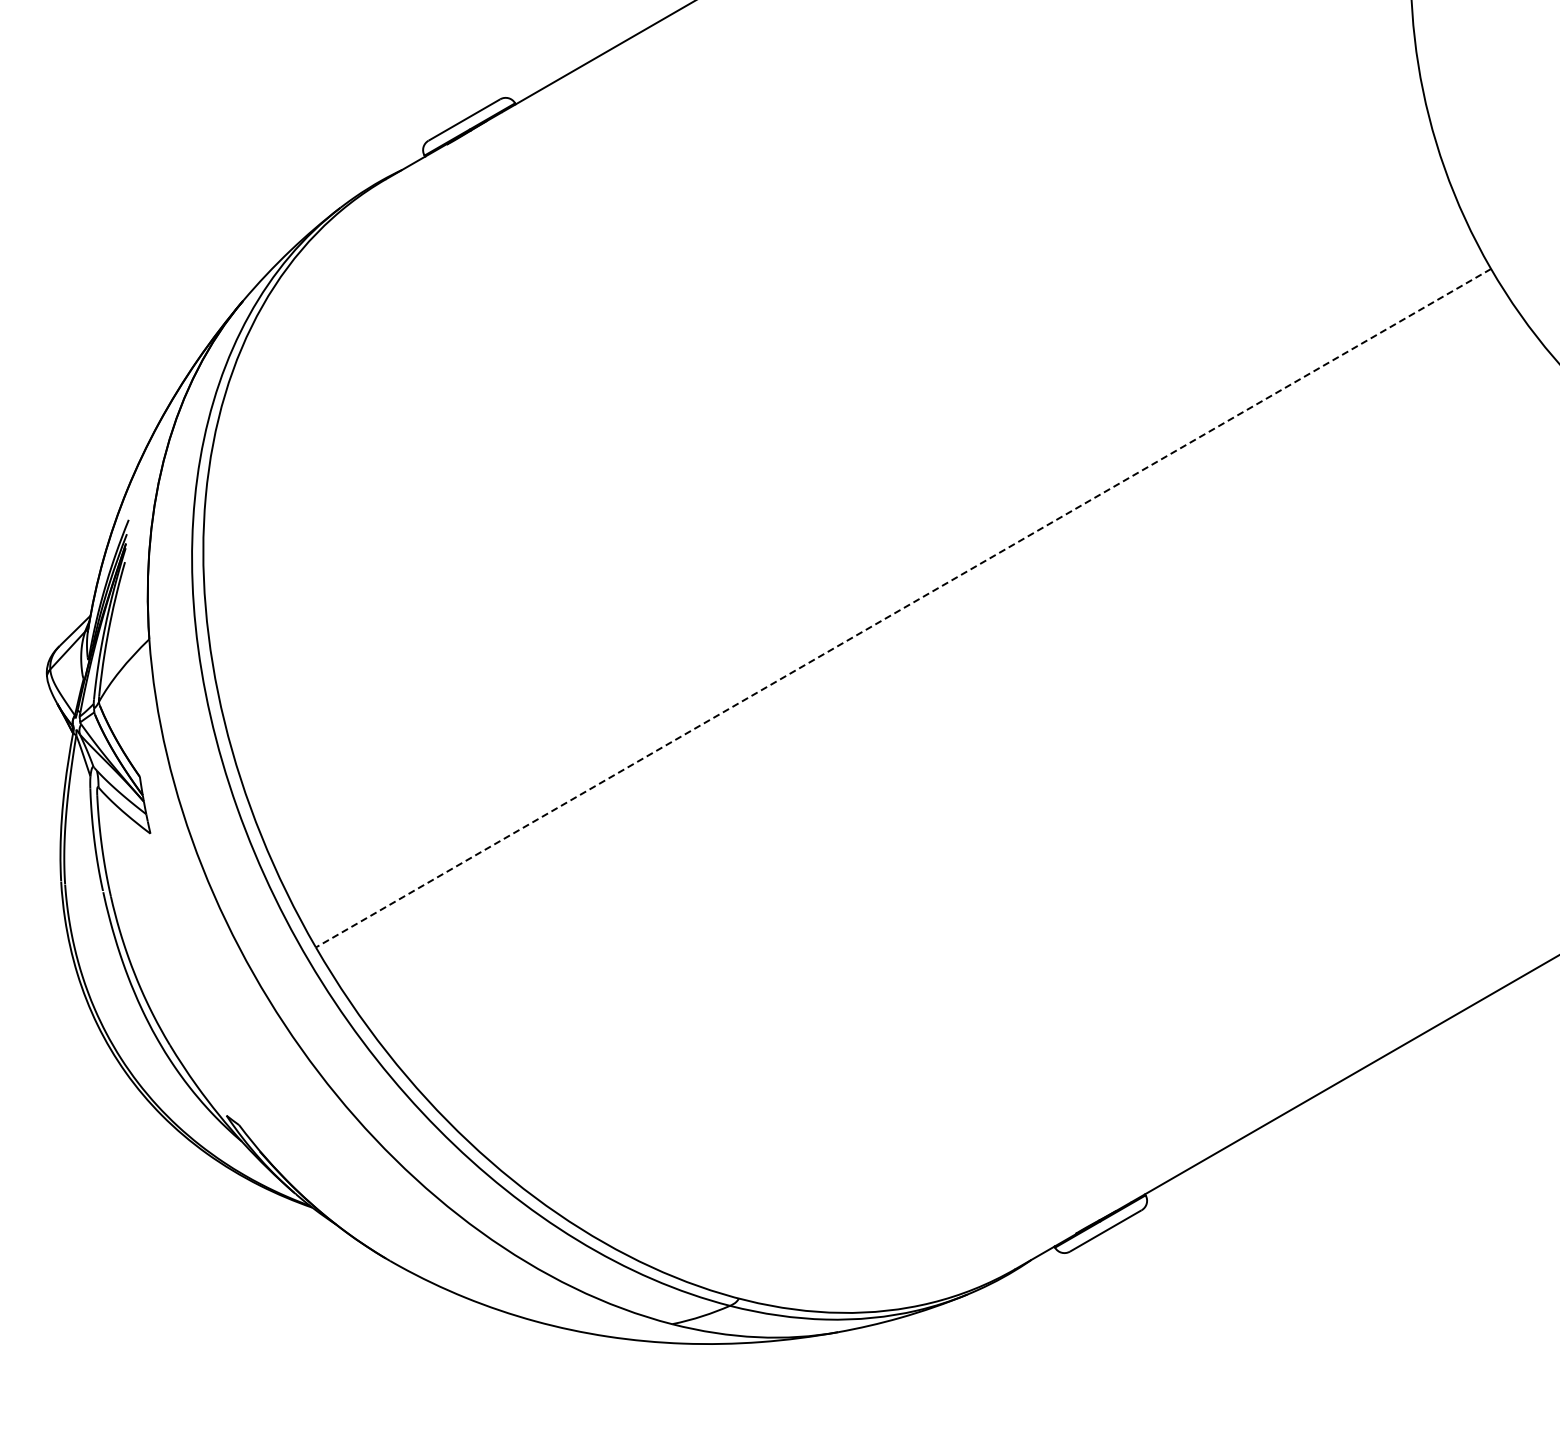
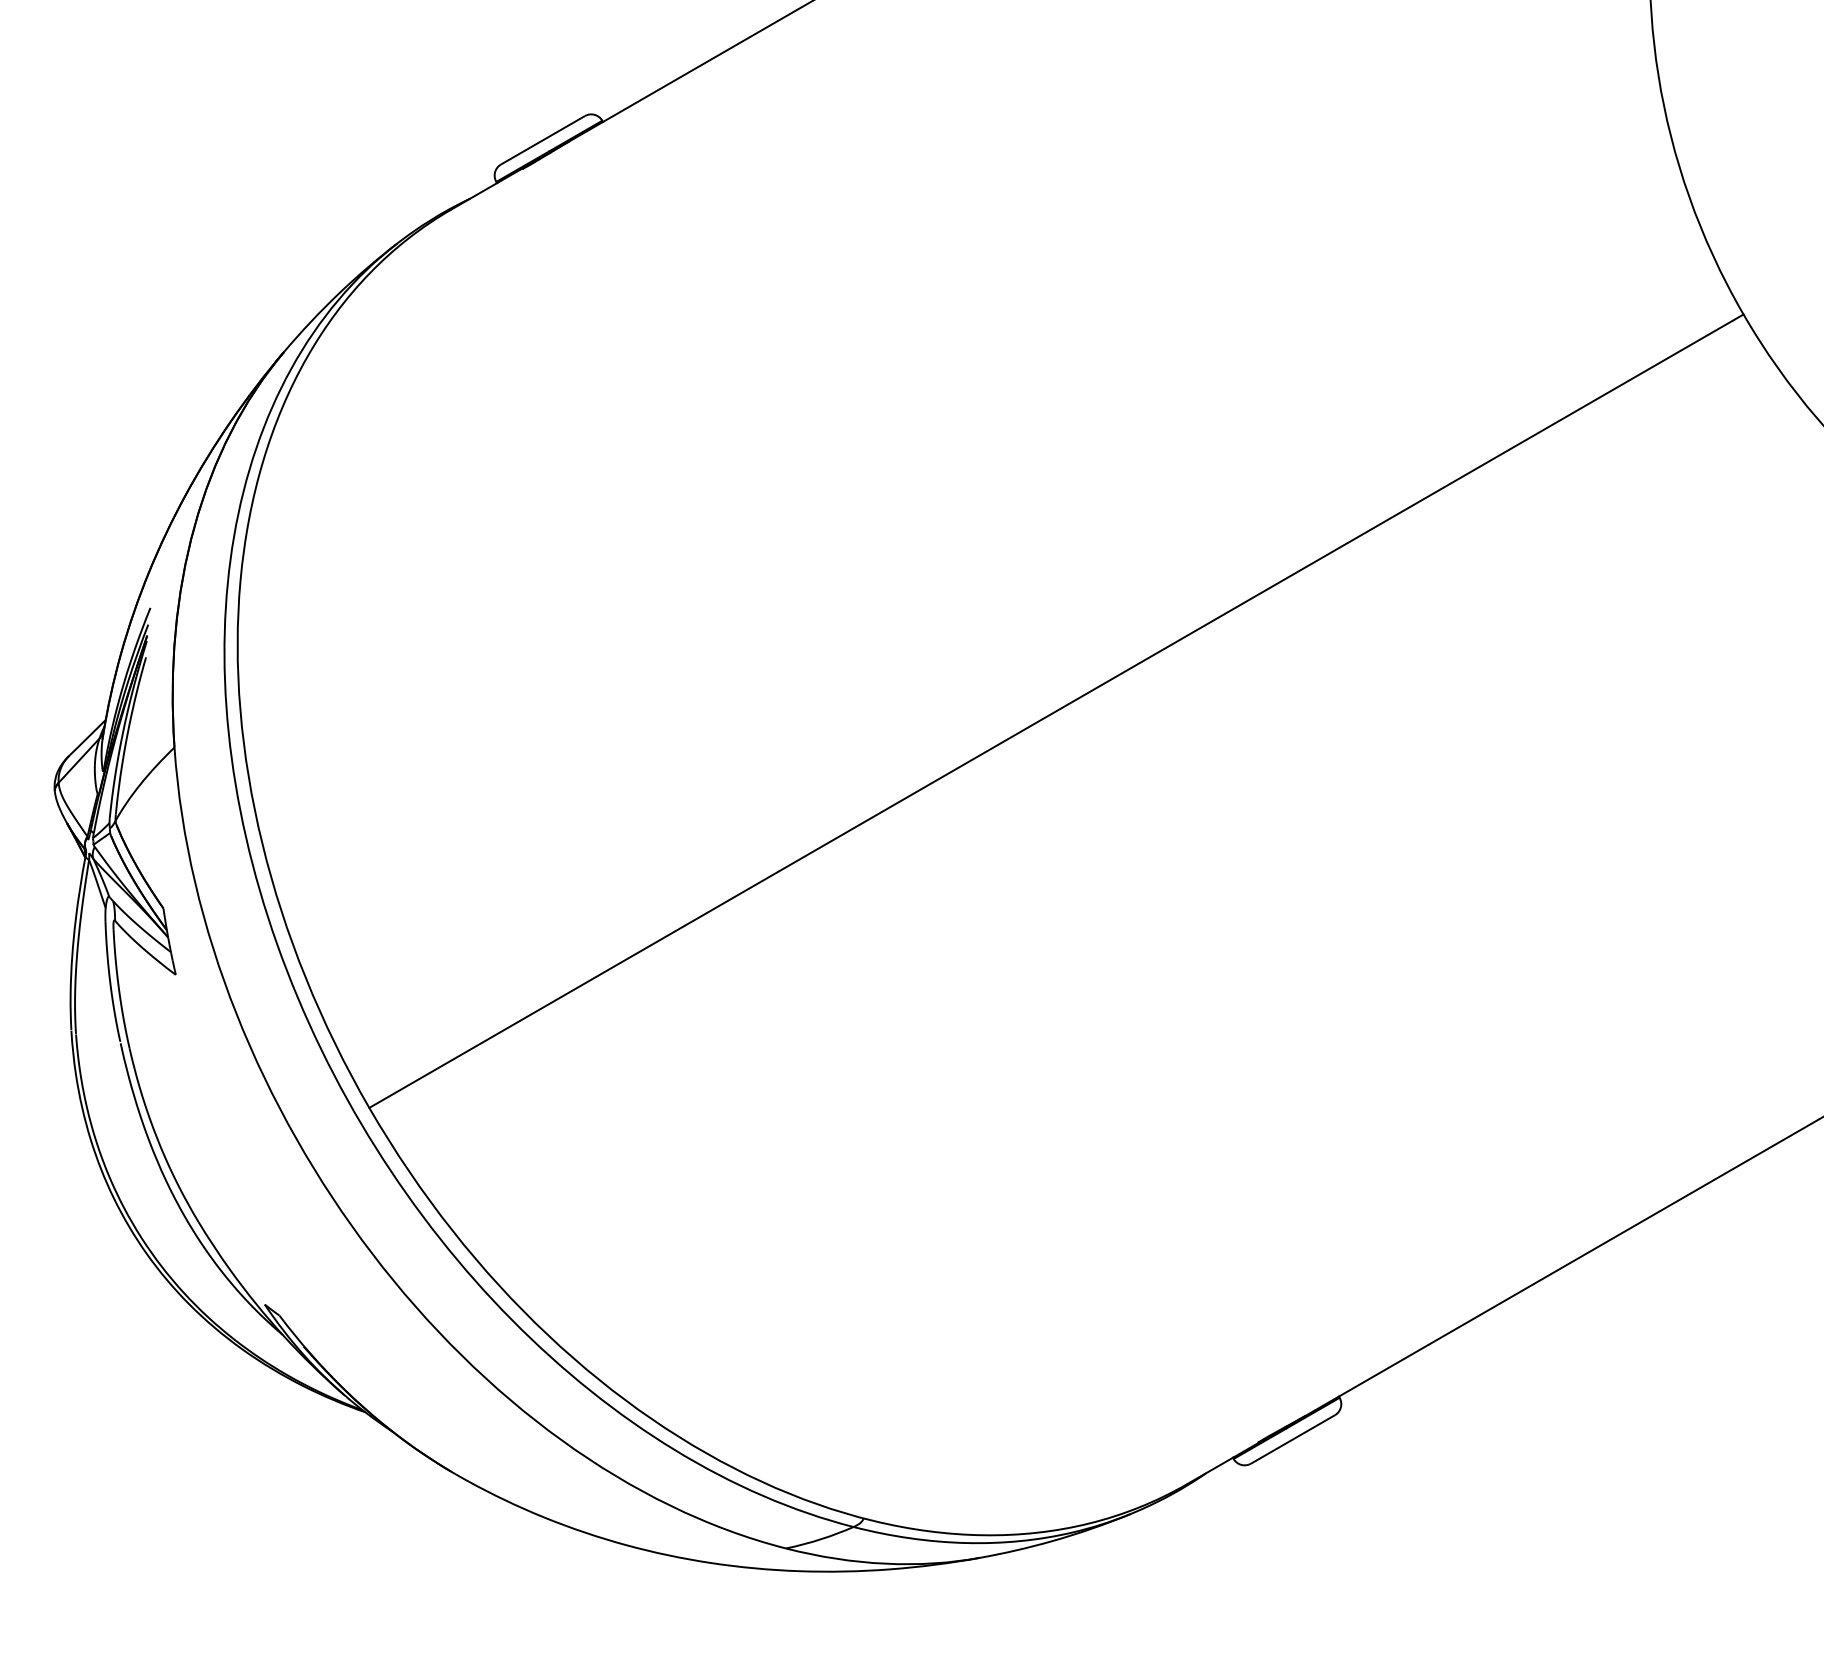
line: (903, 608) -> (1056, 711), dashed -> solid

